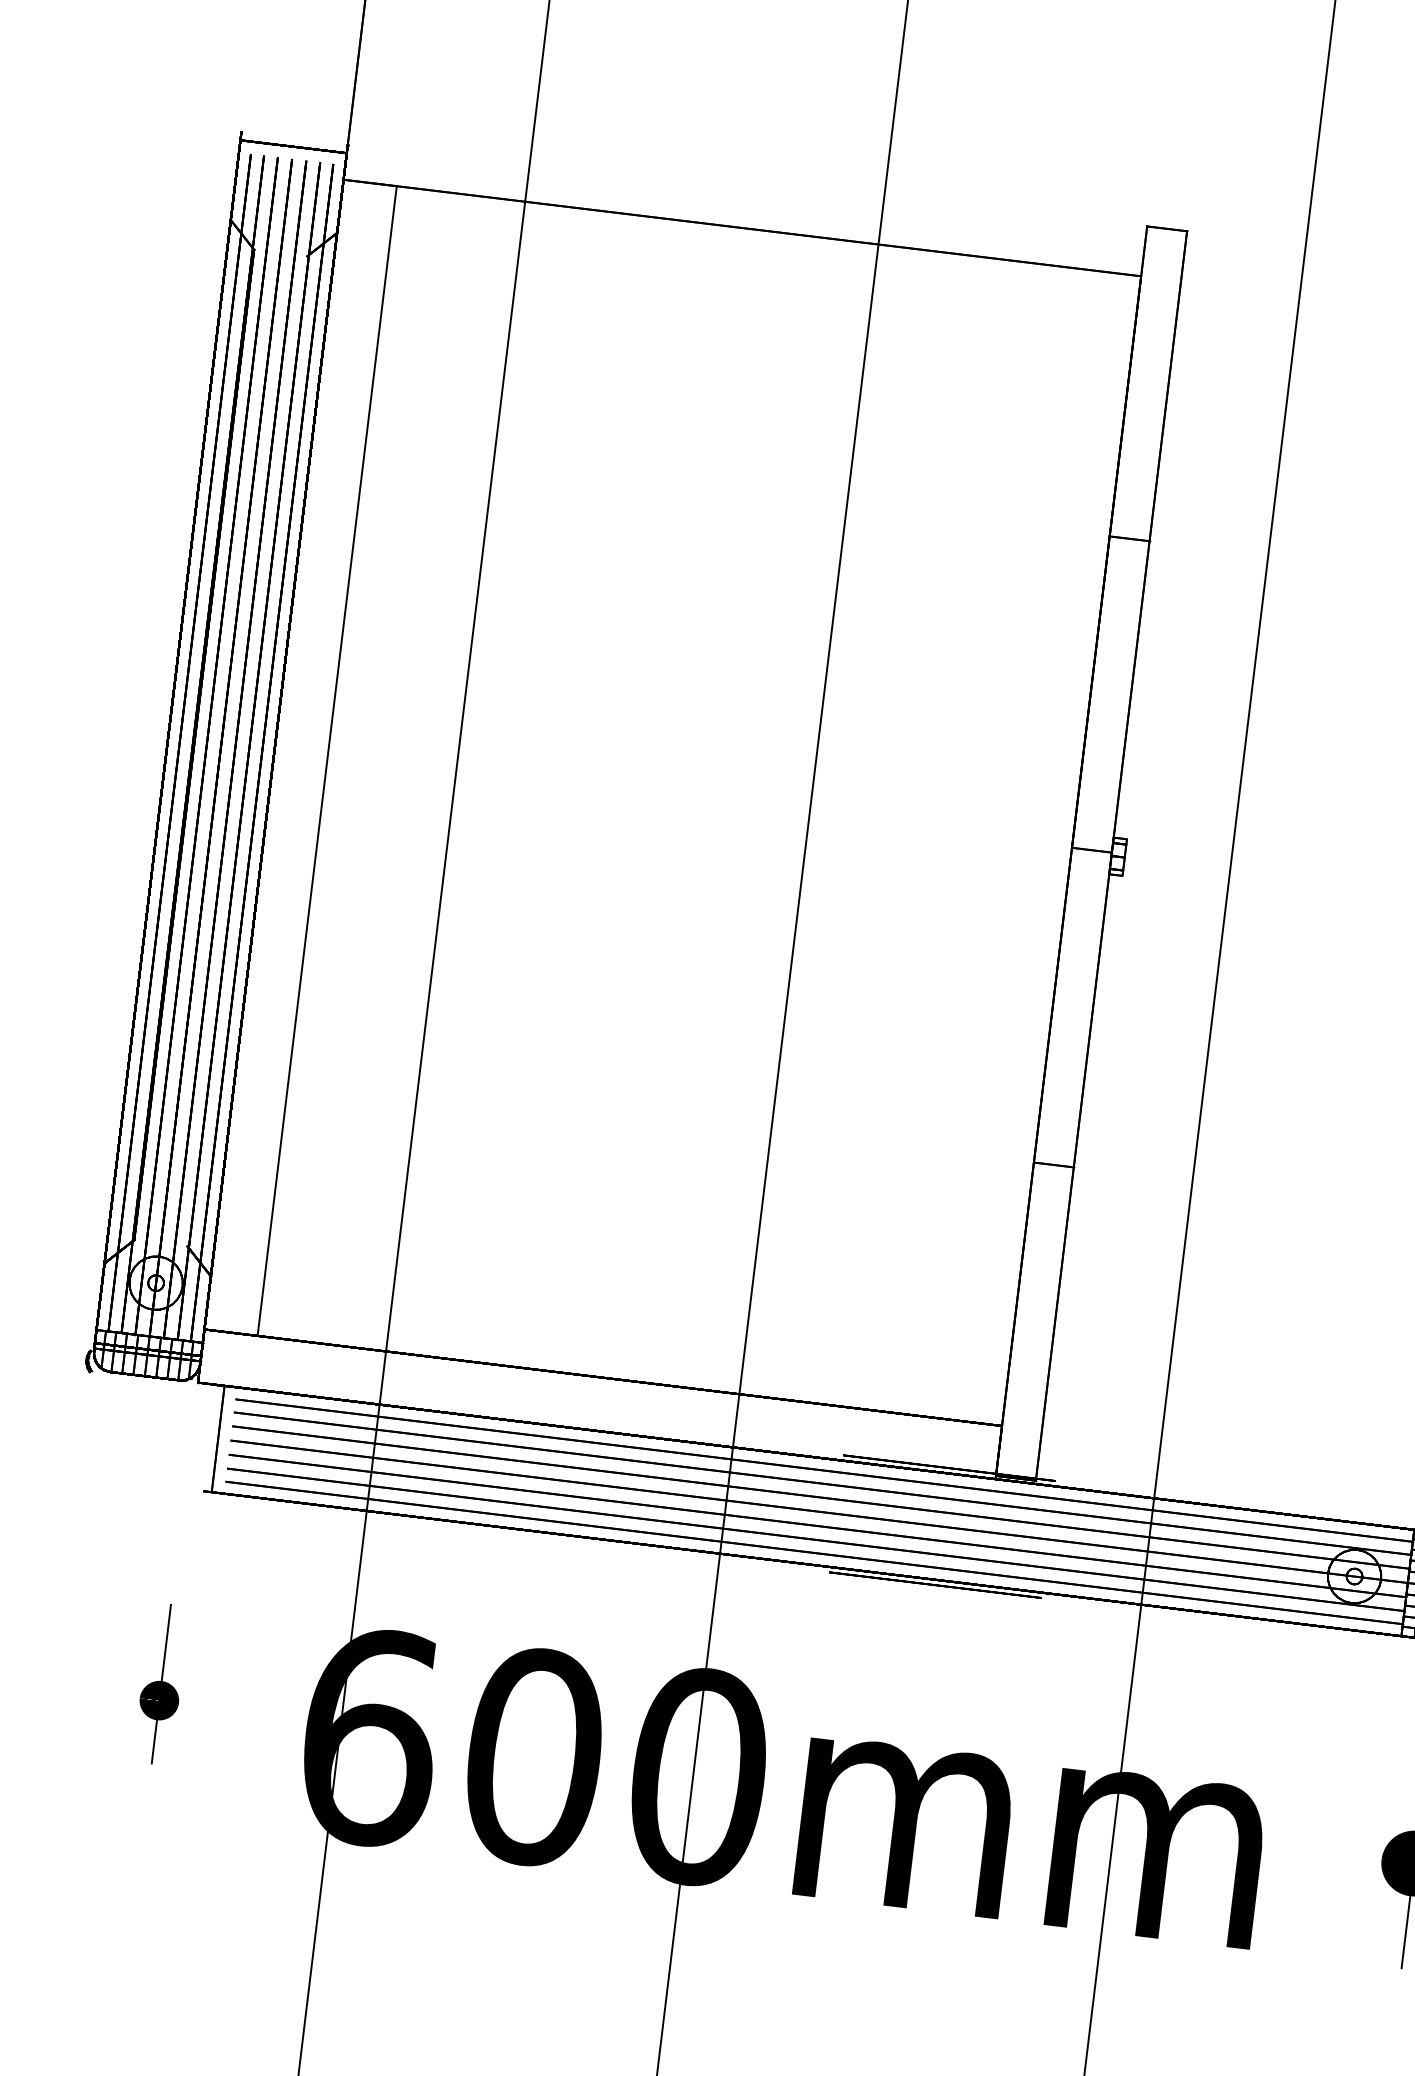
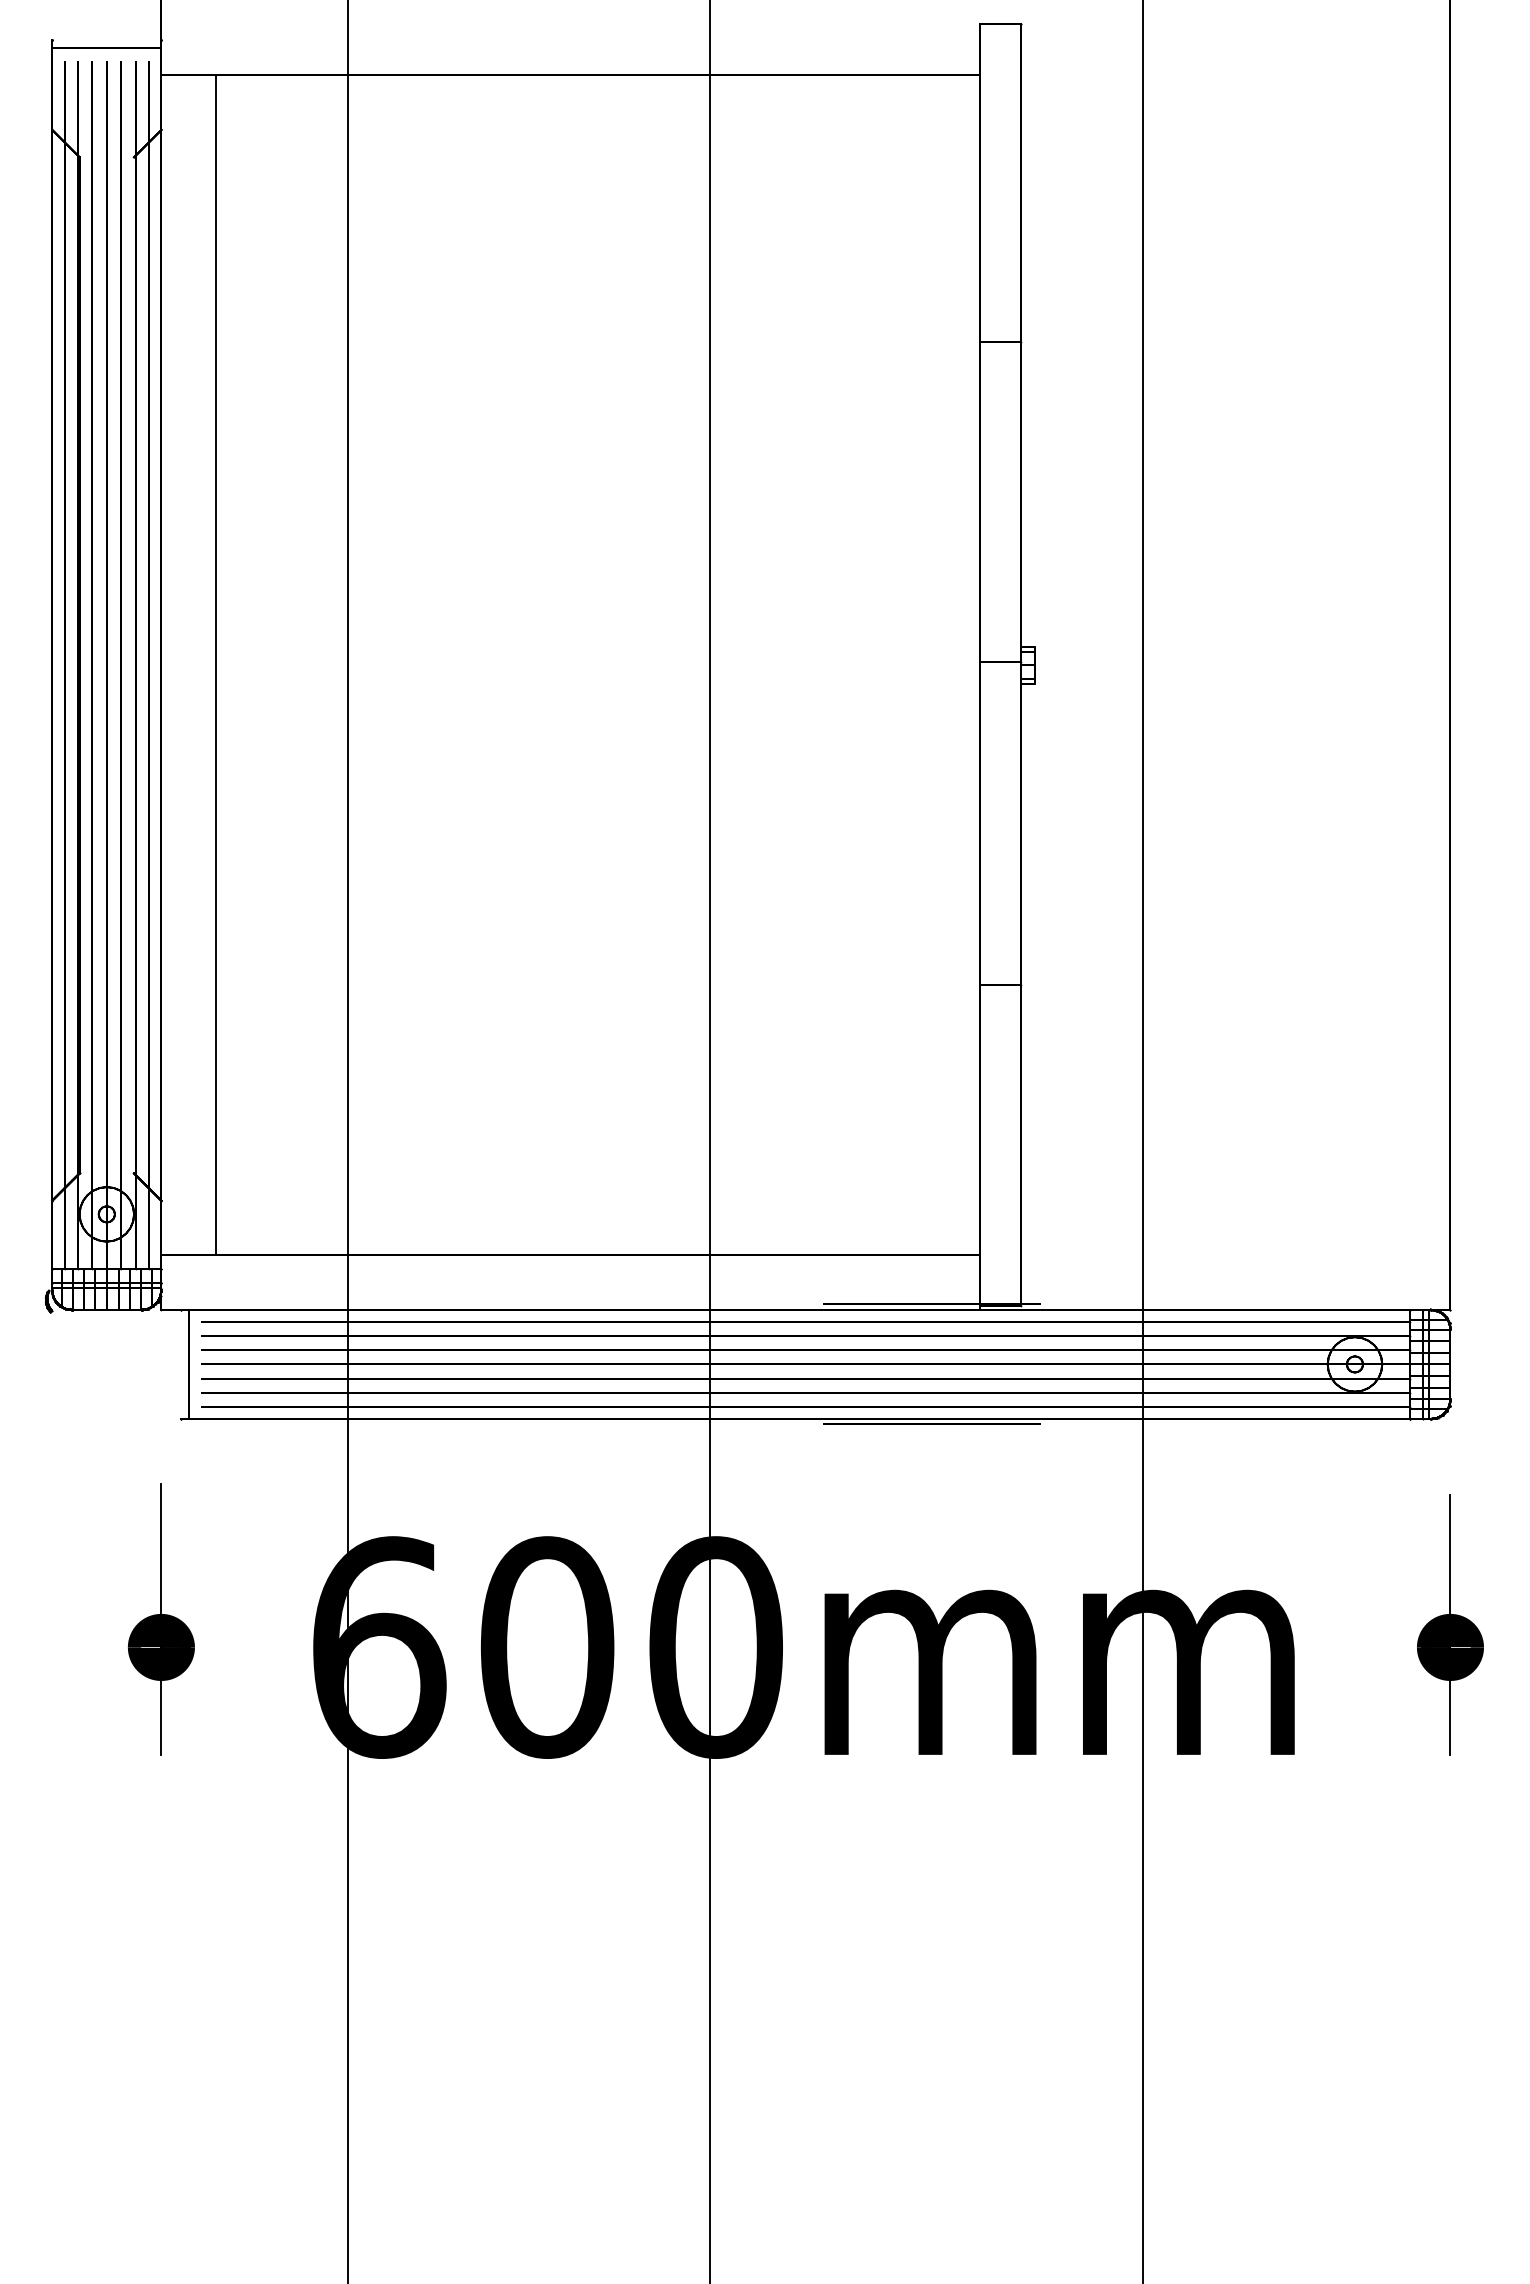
part: (160, 1684) -> (160, 1619), size x1.67

